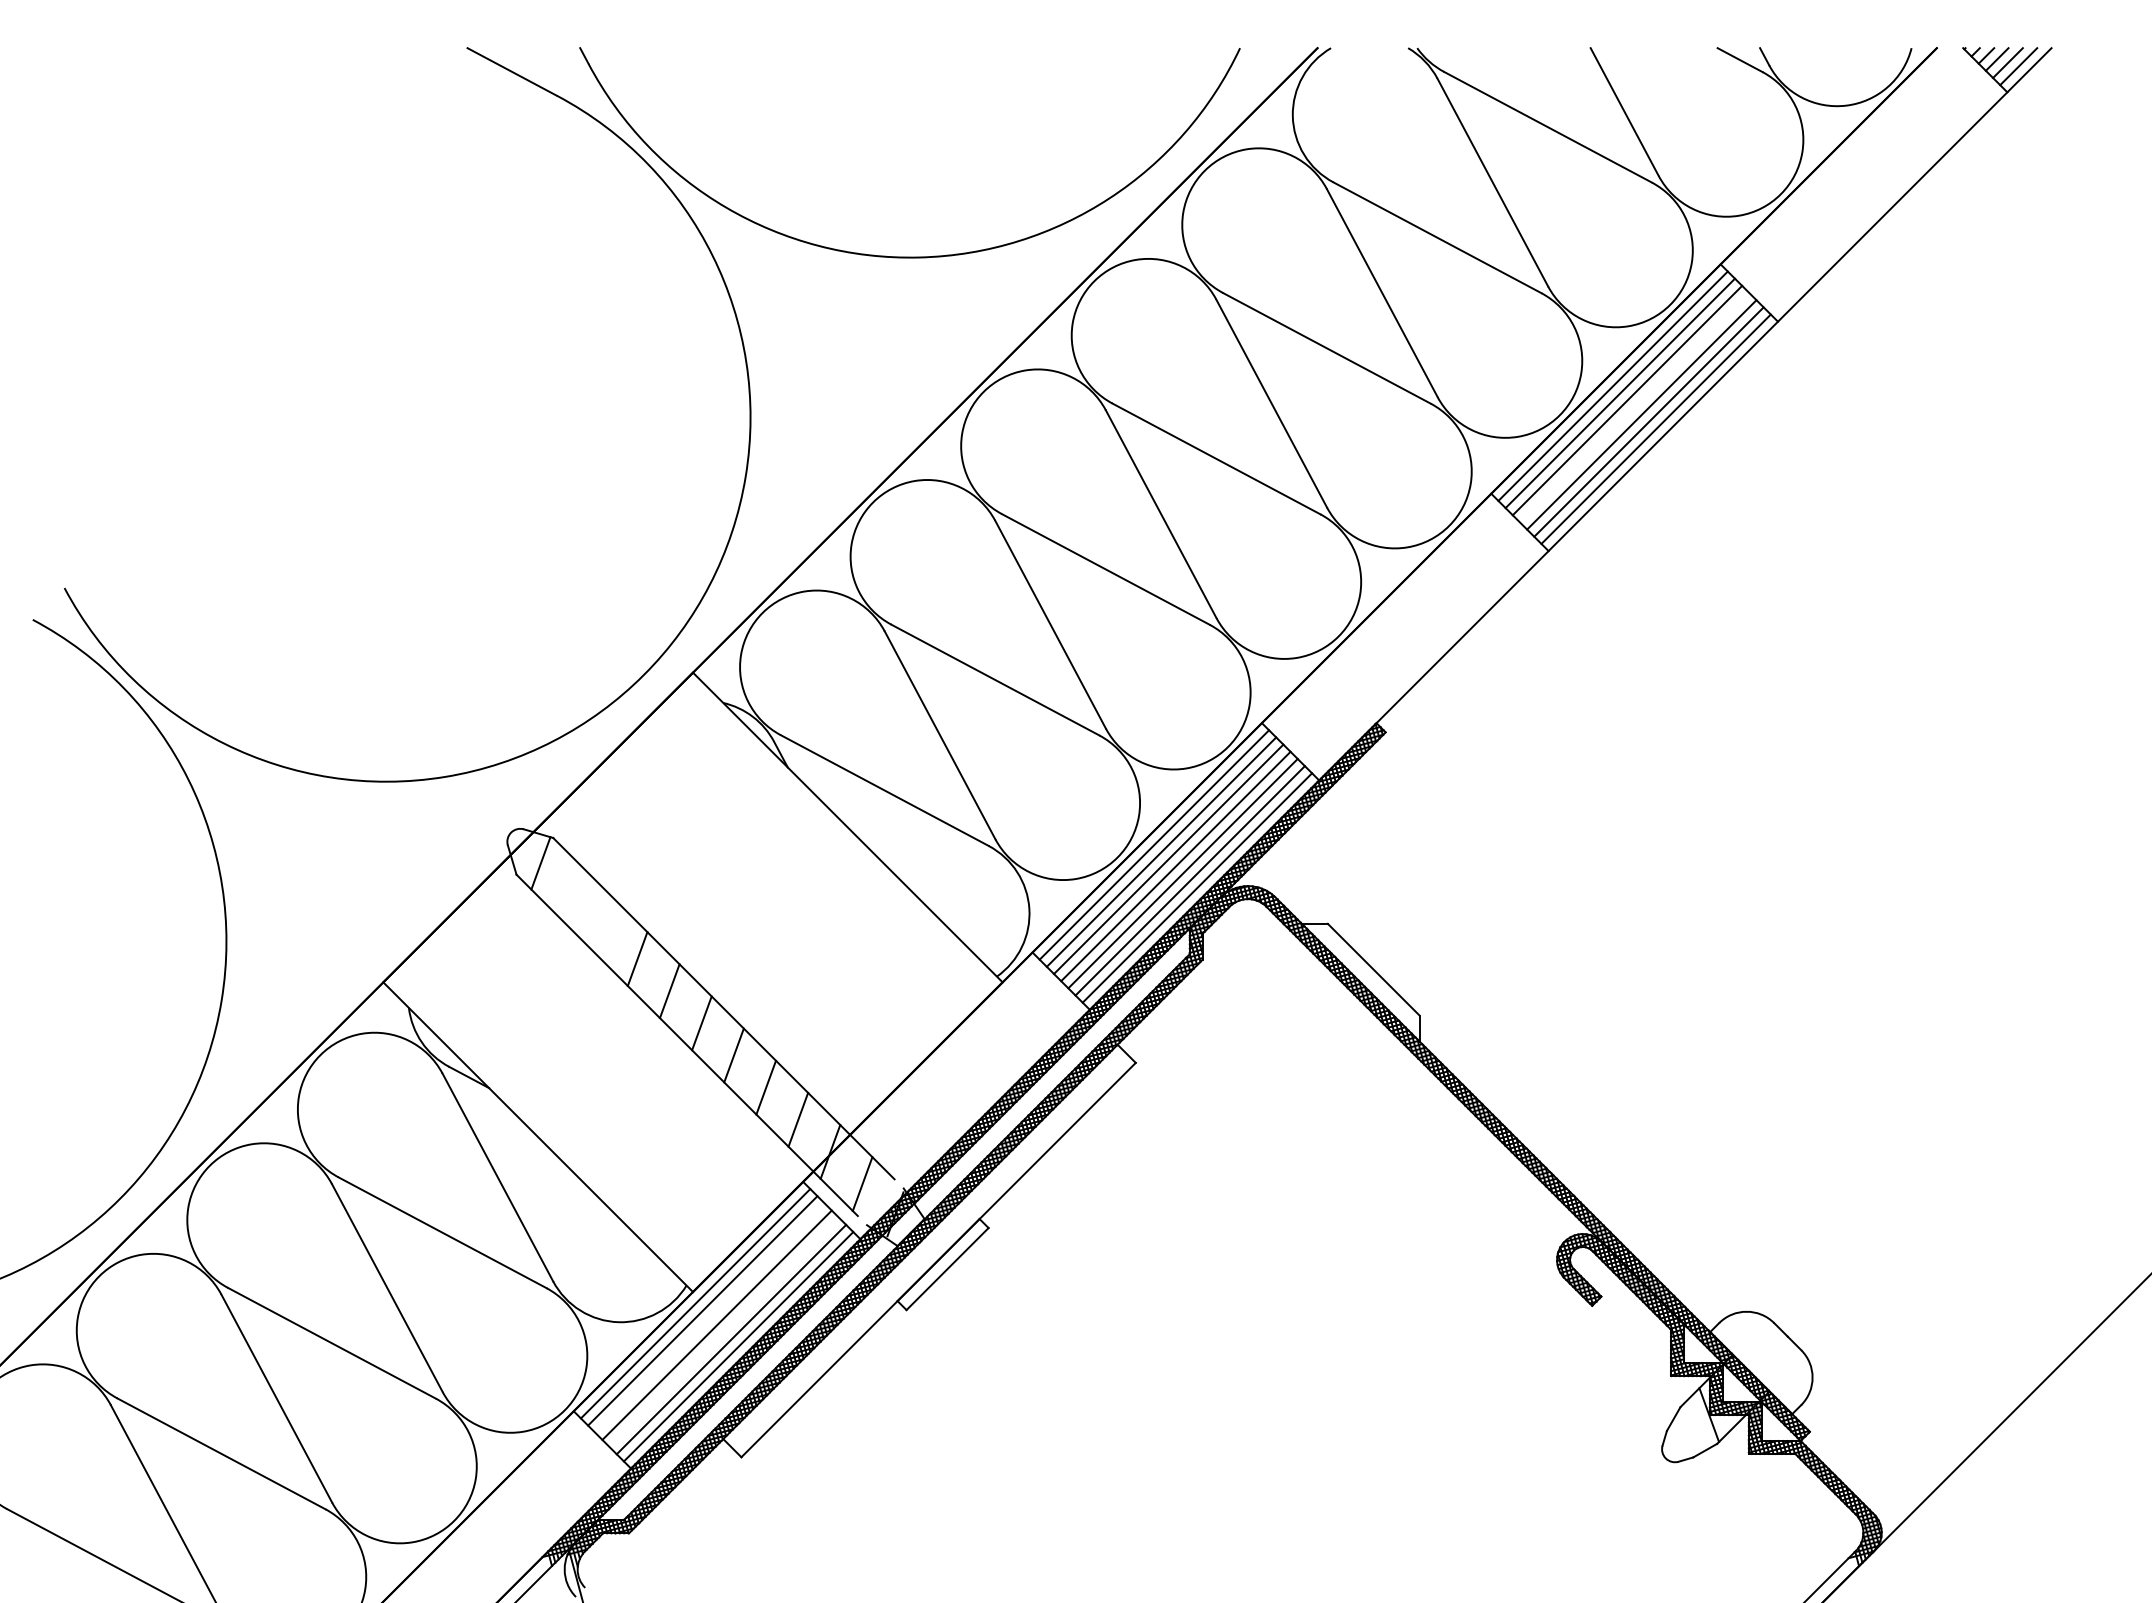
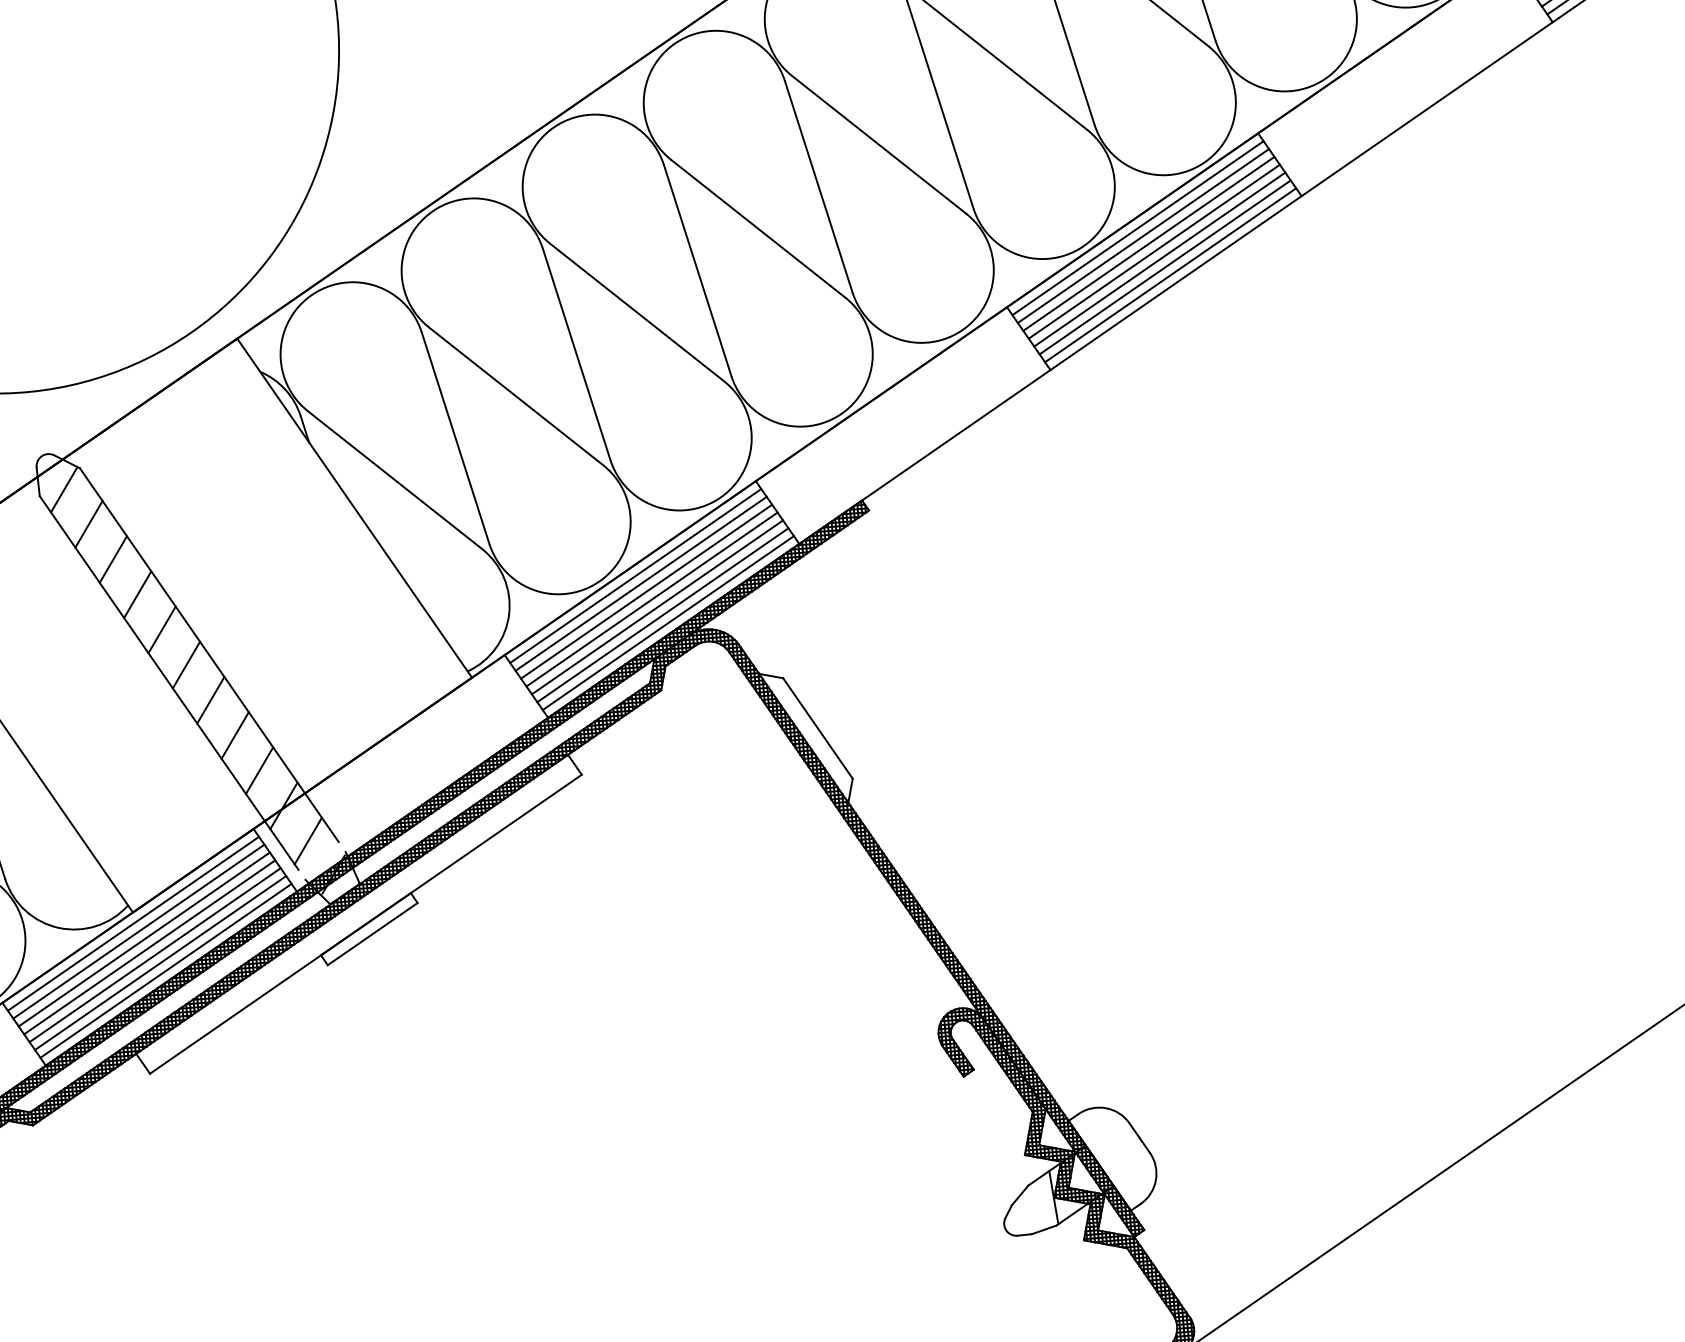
line: (1634, 407) -> (1154, 251), added
line: (573, 894) -> (89, 524), added
line: (605, 926) -> (113, 559), added
line: (709, 1317) -> (143, 938), added
line: (723, 1332) -> (154, 955), added

